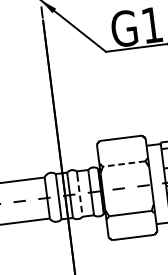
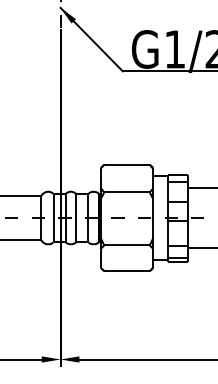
line: (124, 164) -> (127, 192), dashed -> solid
line: (80, 196) -> (76, 220), dashed -> solid

